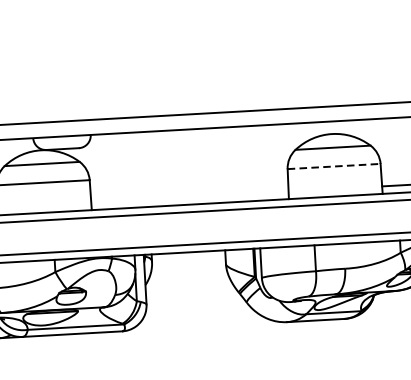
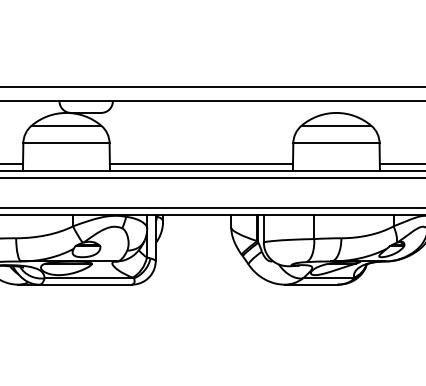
line: (334, 166) -> (336, 143), dashed -> solid
line: (189, 196) -> (201, 163), added

